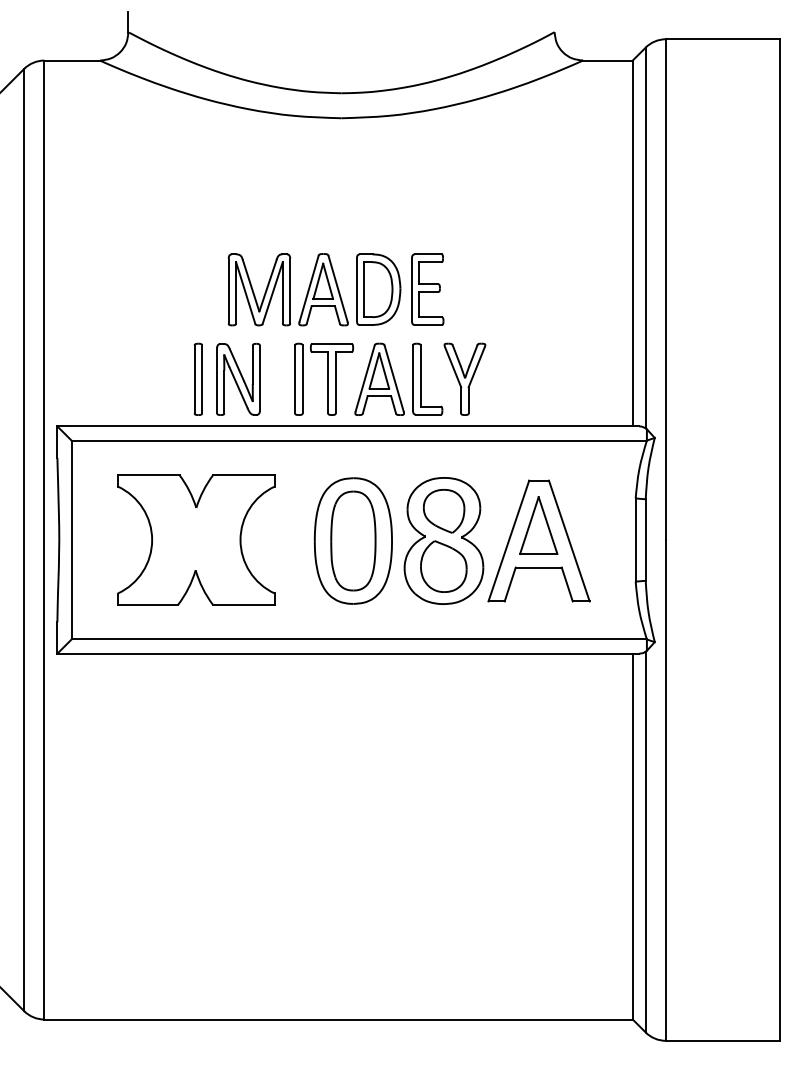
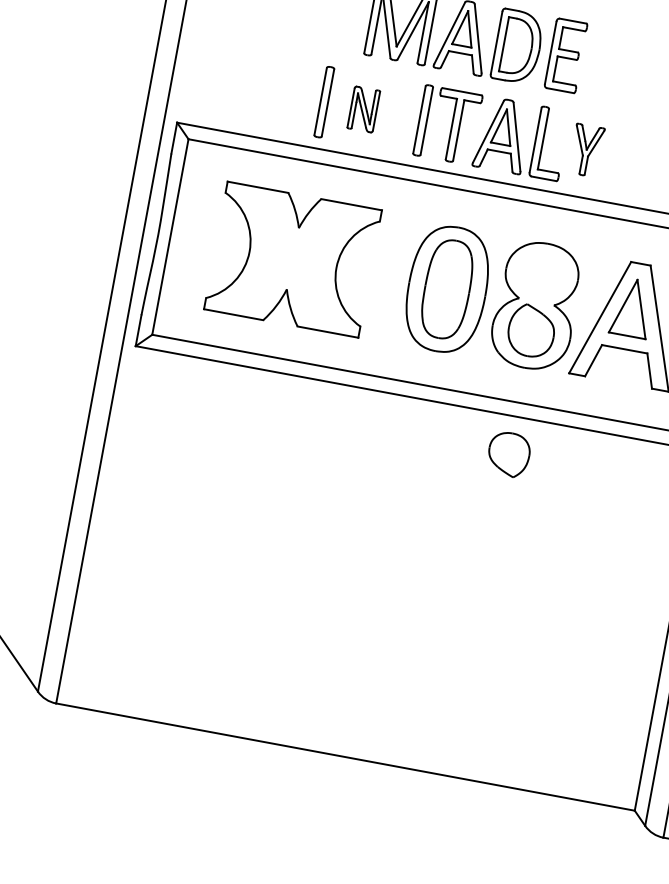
part: (464, 378) -> (586, 149), size x0.7
part: (238, 379) -> (363, 109), size x0.6
part: (444, 511) -> (509, 454), moved

